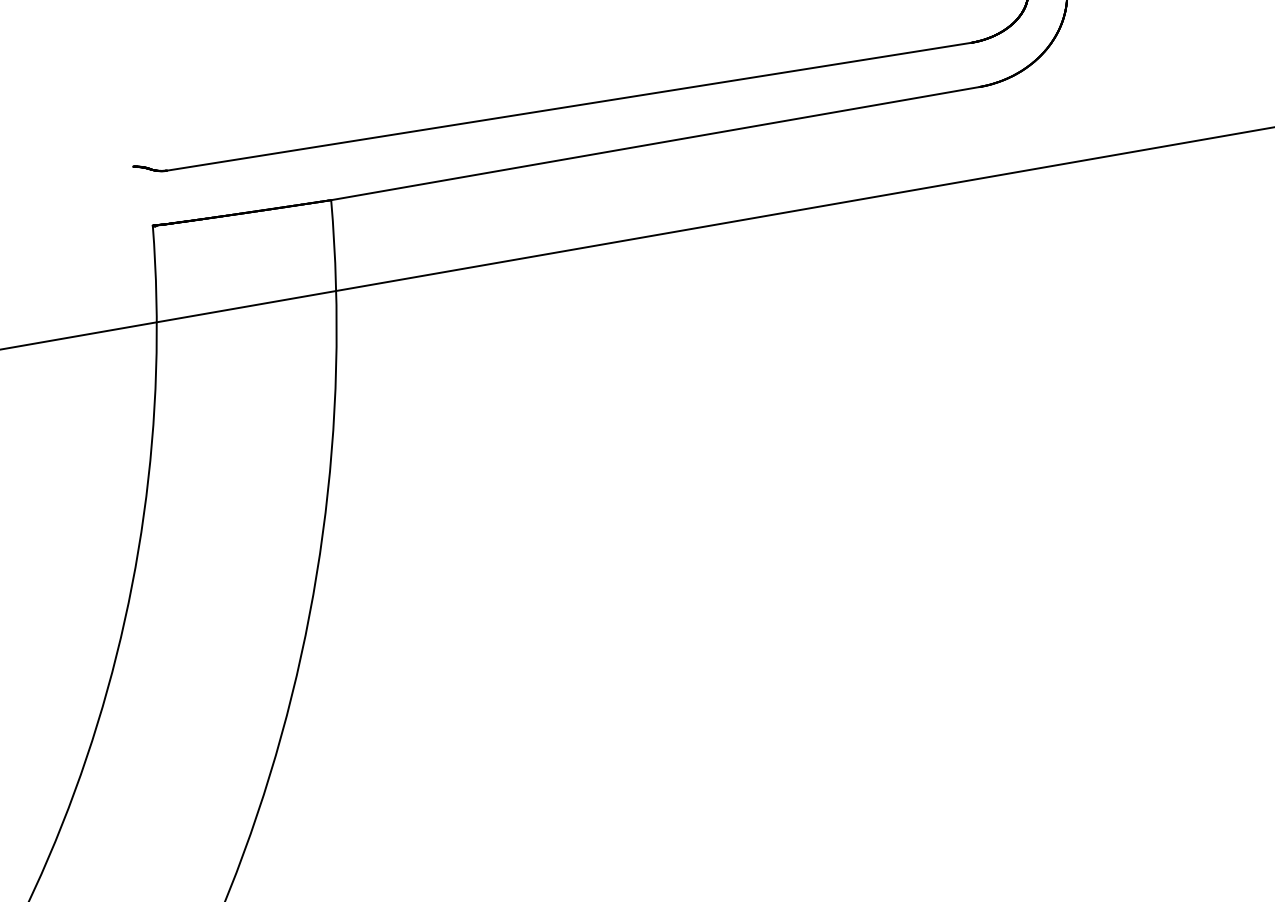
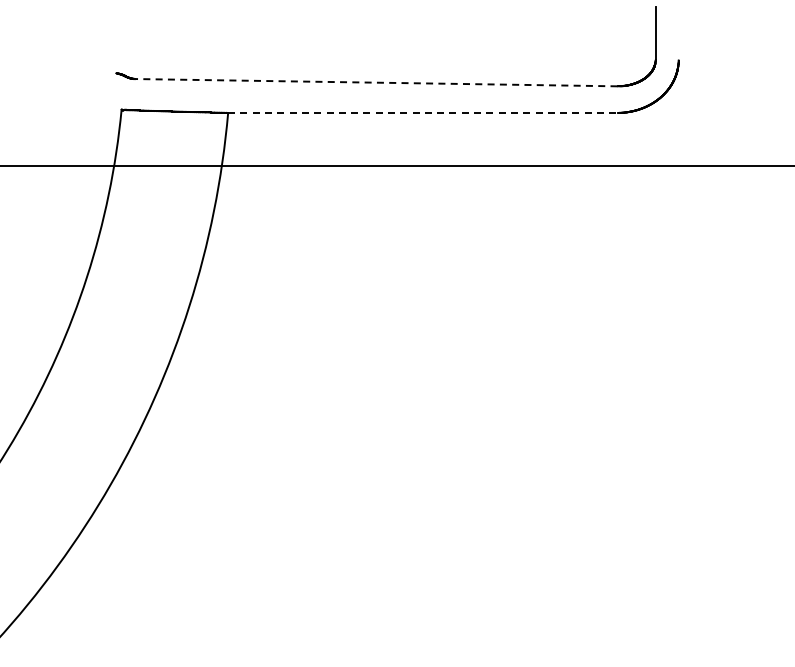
line: (567, 106) -> (375, 82), solid -> dashed
line: (654, 142) -> (422, 112), solid -> dashed

